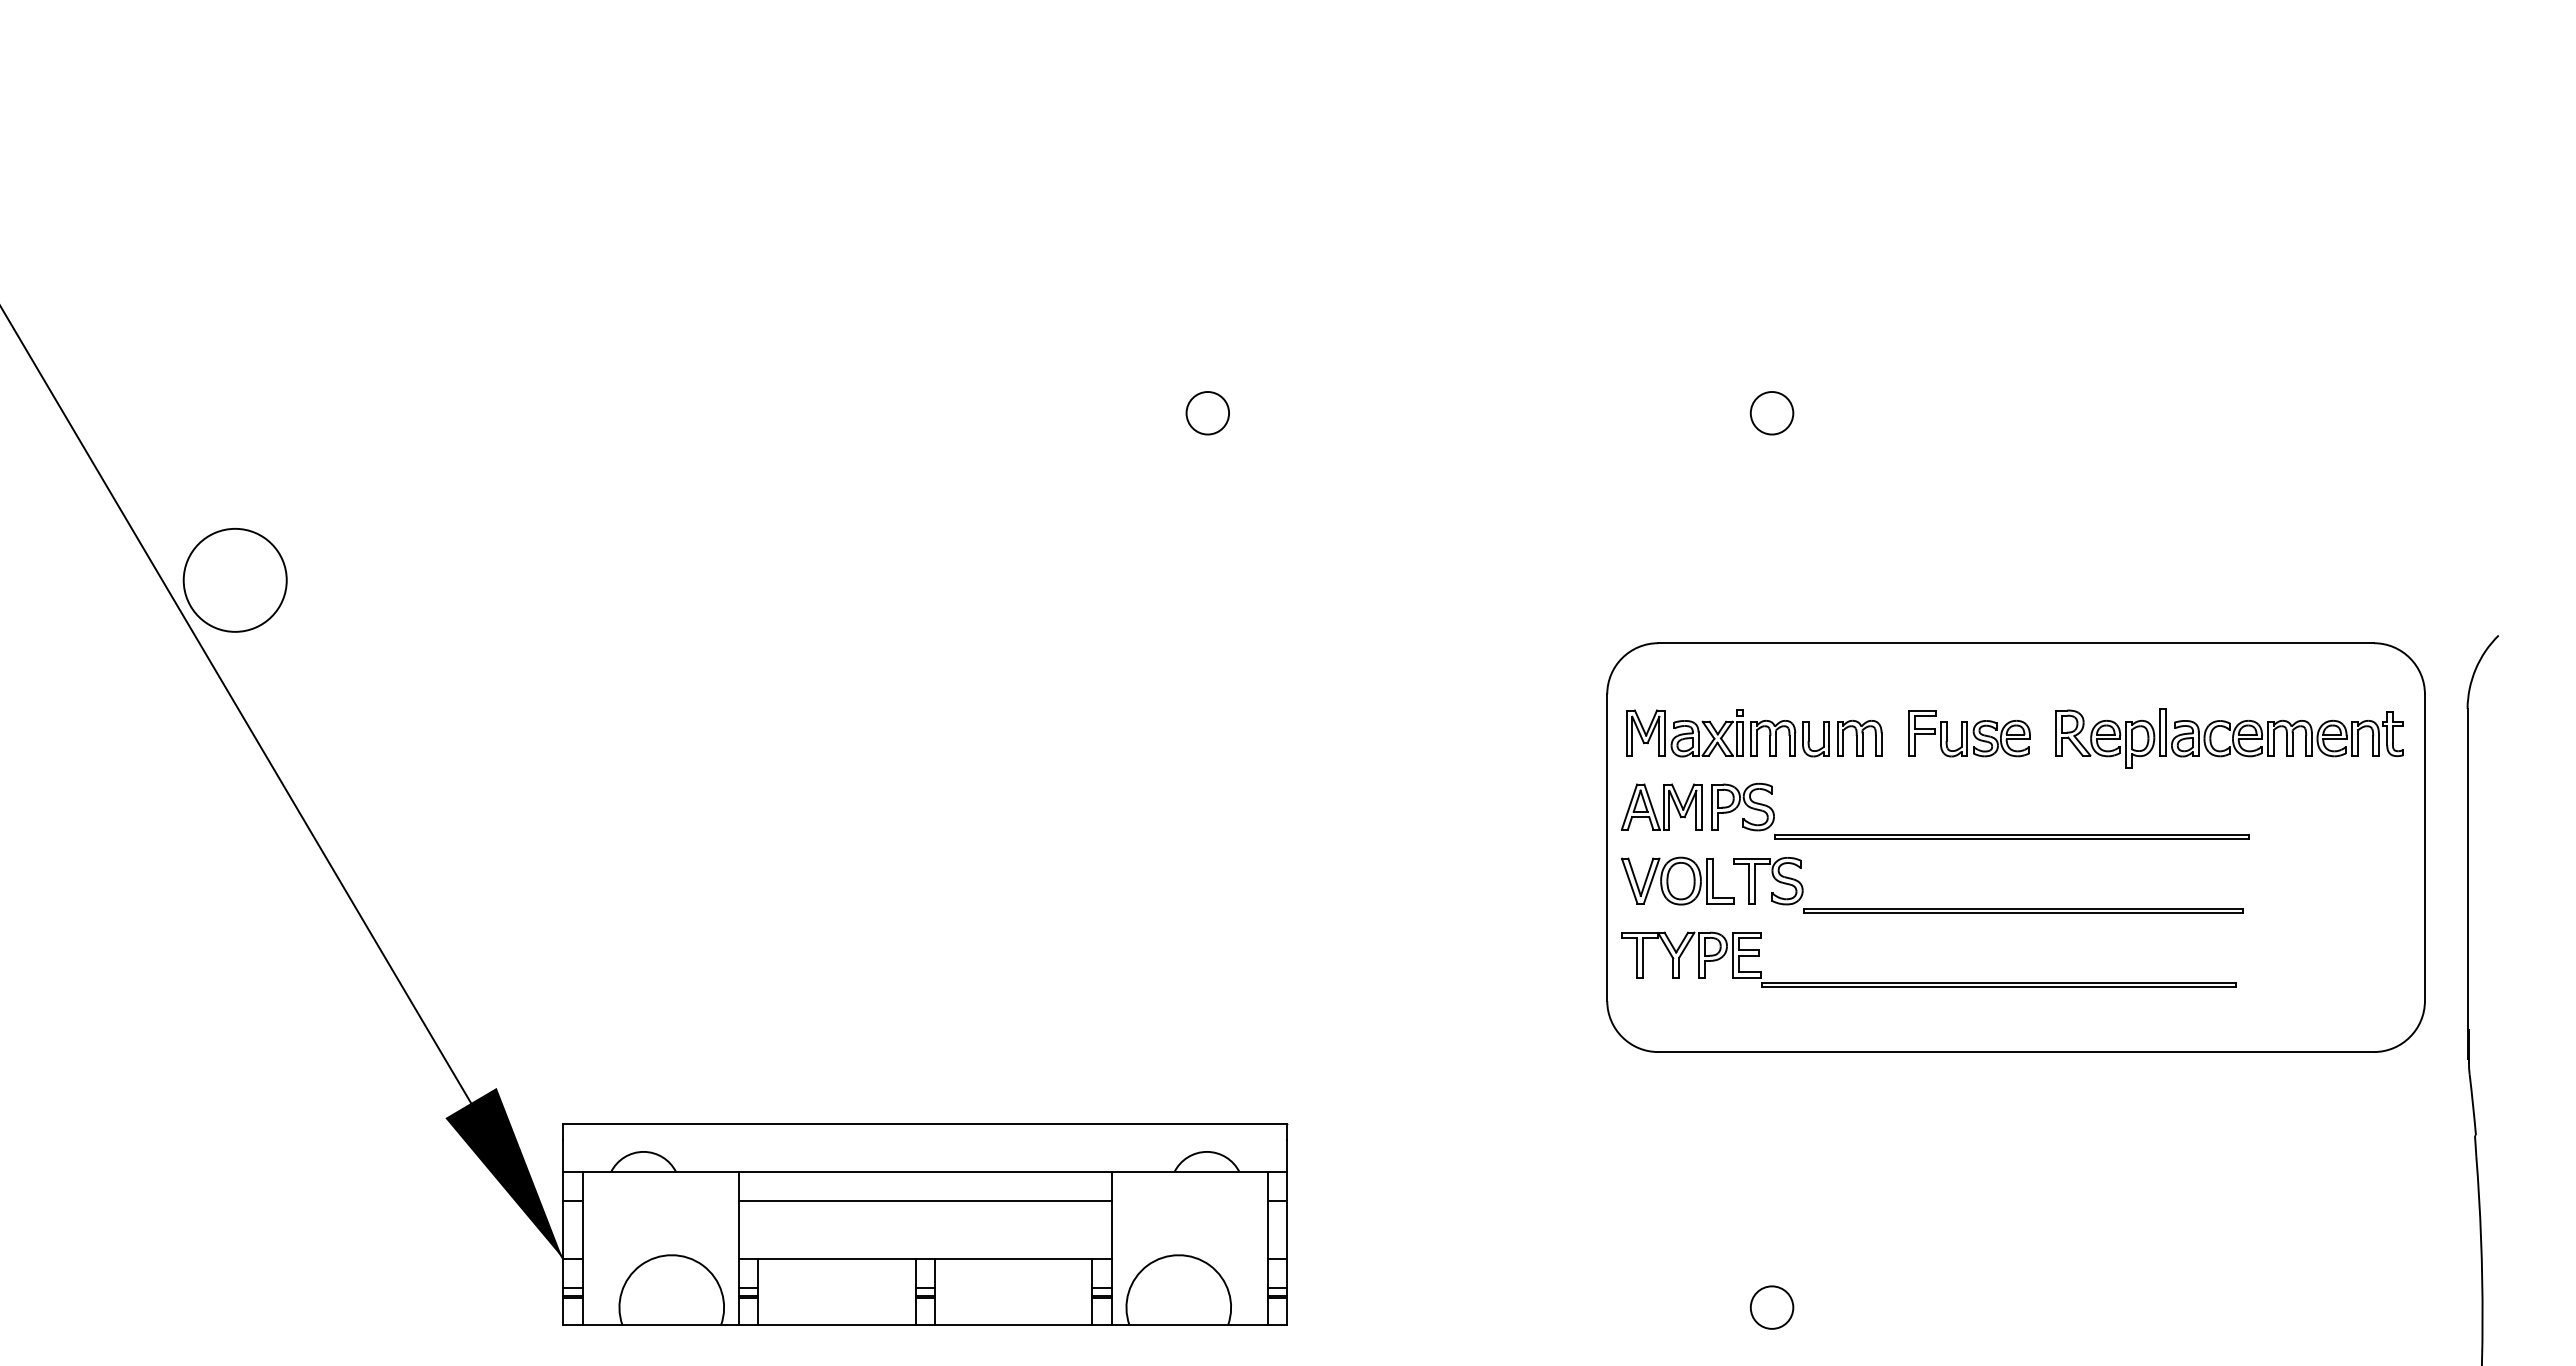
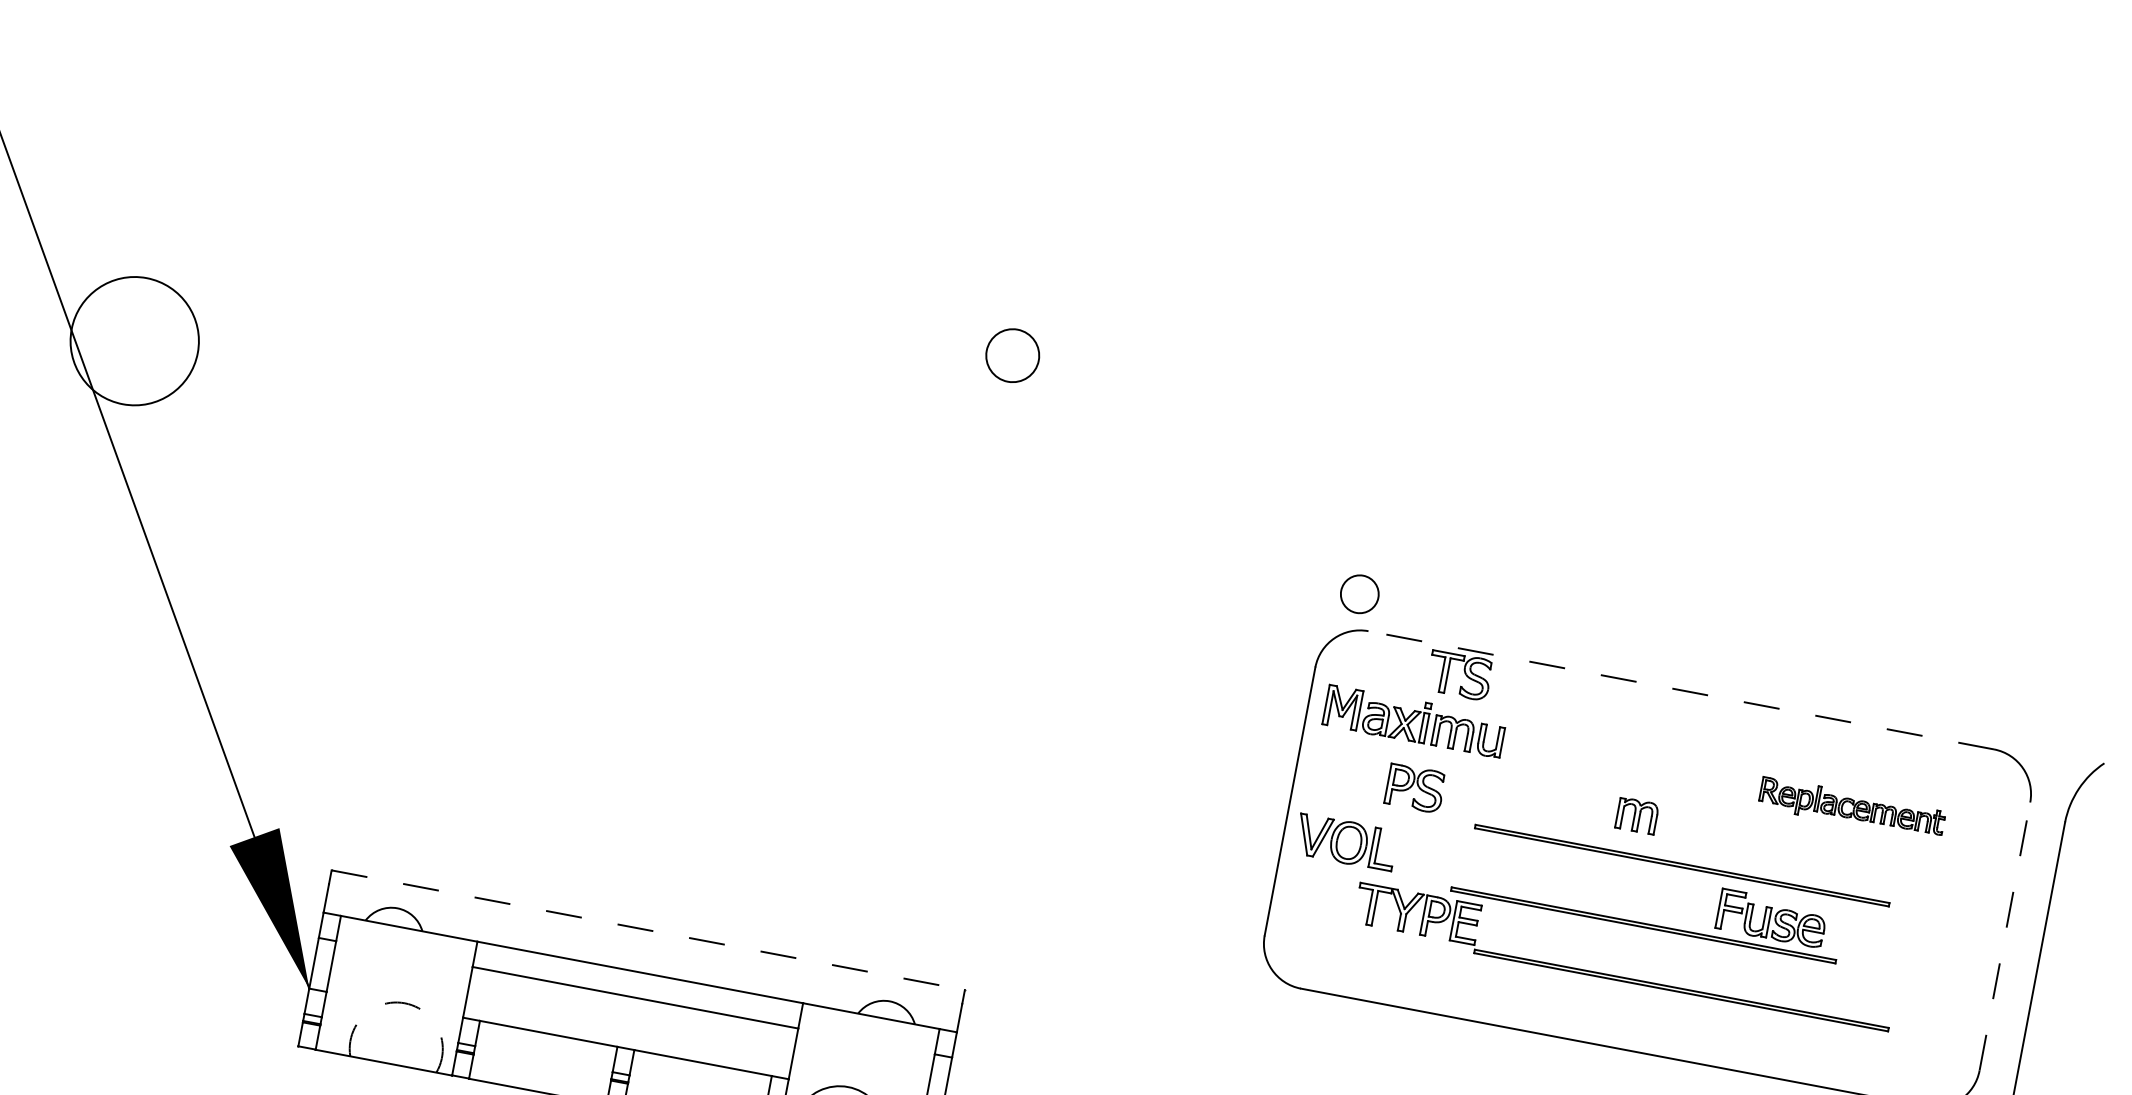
circle: (1207, 413) -> (1012, 355), size x1.4
circle: (1771, 413) -> (1359, 594), moved
circle: (234, 579) -> (134, 340), size x1.4
line: (2016, 643) -> (1681, 690), solid -> dashed
part: (1969, 733) -> (1771, 918), moved
part: (1859, 738) -> (1637, 816), moved
part: (2229, 738) -> (1852, 808), size x0.6
part: (1661, 806) -> (1344, 774), removed
part: (2011, 836) -> (1682, 865), moved
line: (2424, 847) -> (2004, 936), solid -> dashed
part: (1768, 881) -> (1459, 675), moved
part: (1928, 982) -> (1620, 976), moved
line: (925, 1123) -> (648, 930), solid -> dashed
arc: (671, 1255) -> (404, 1003), solid -> dashed

